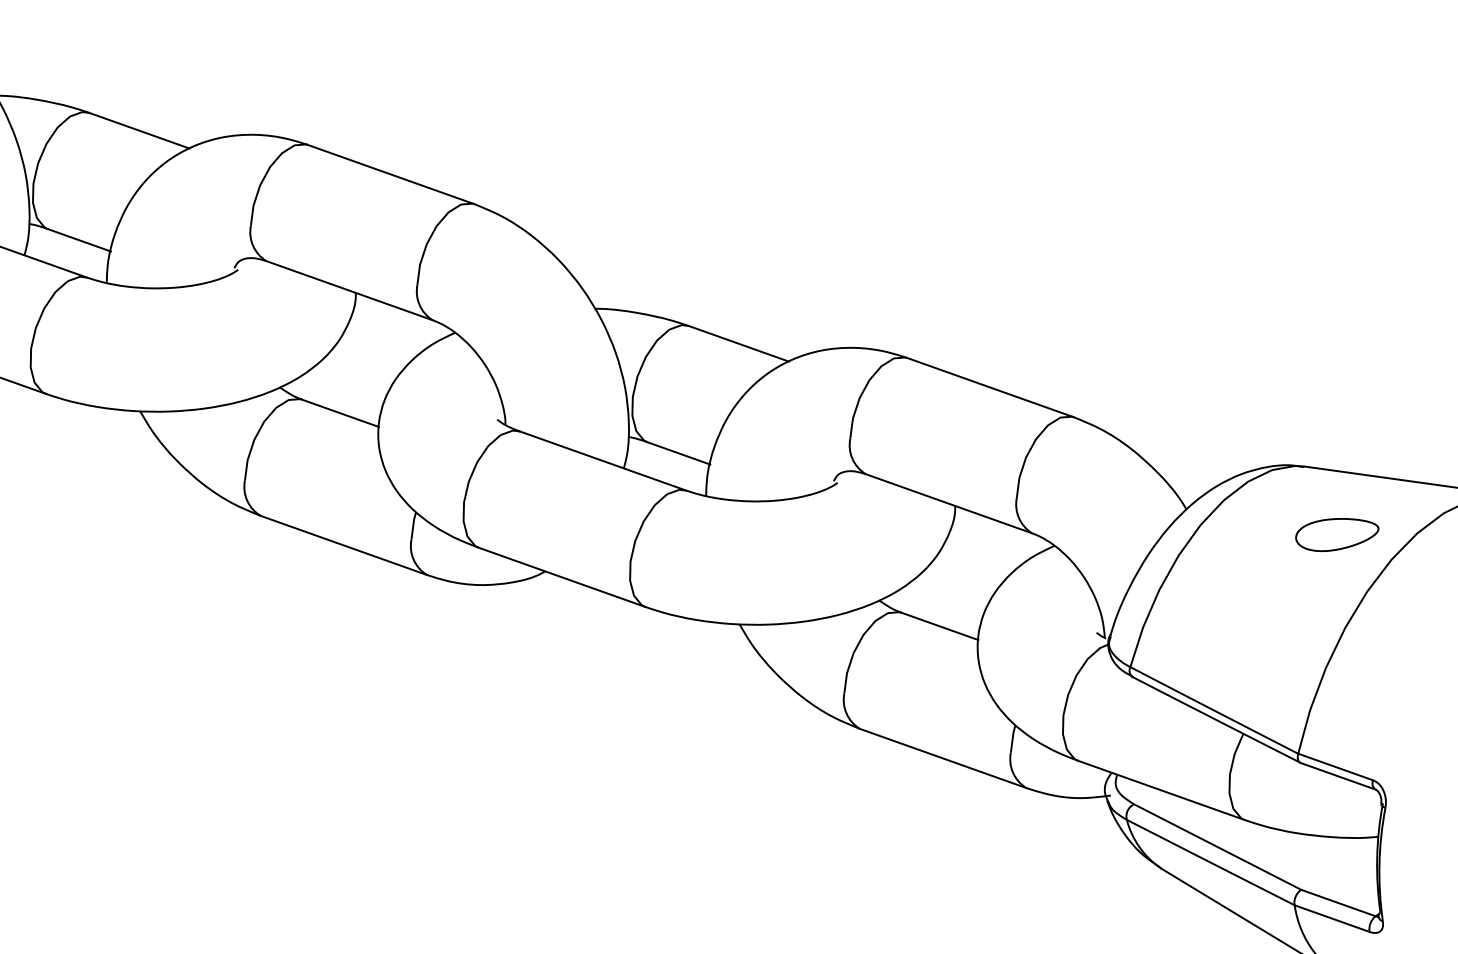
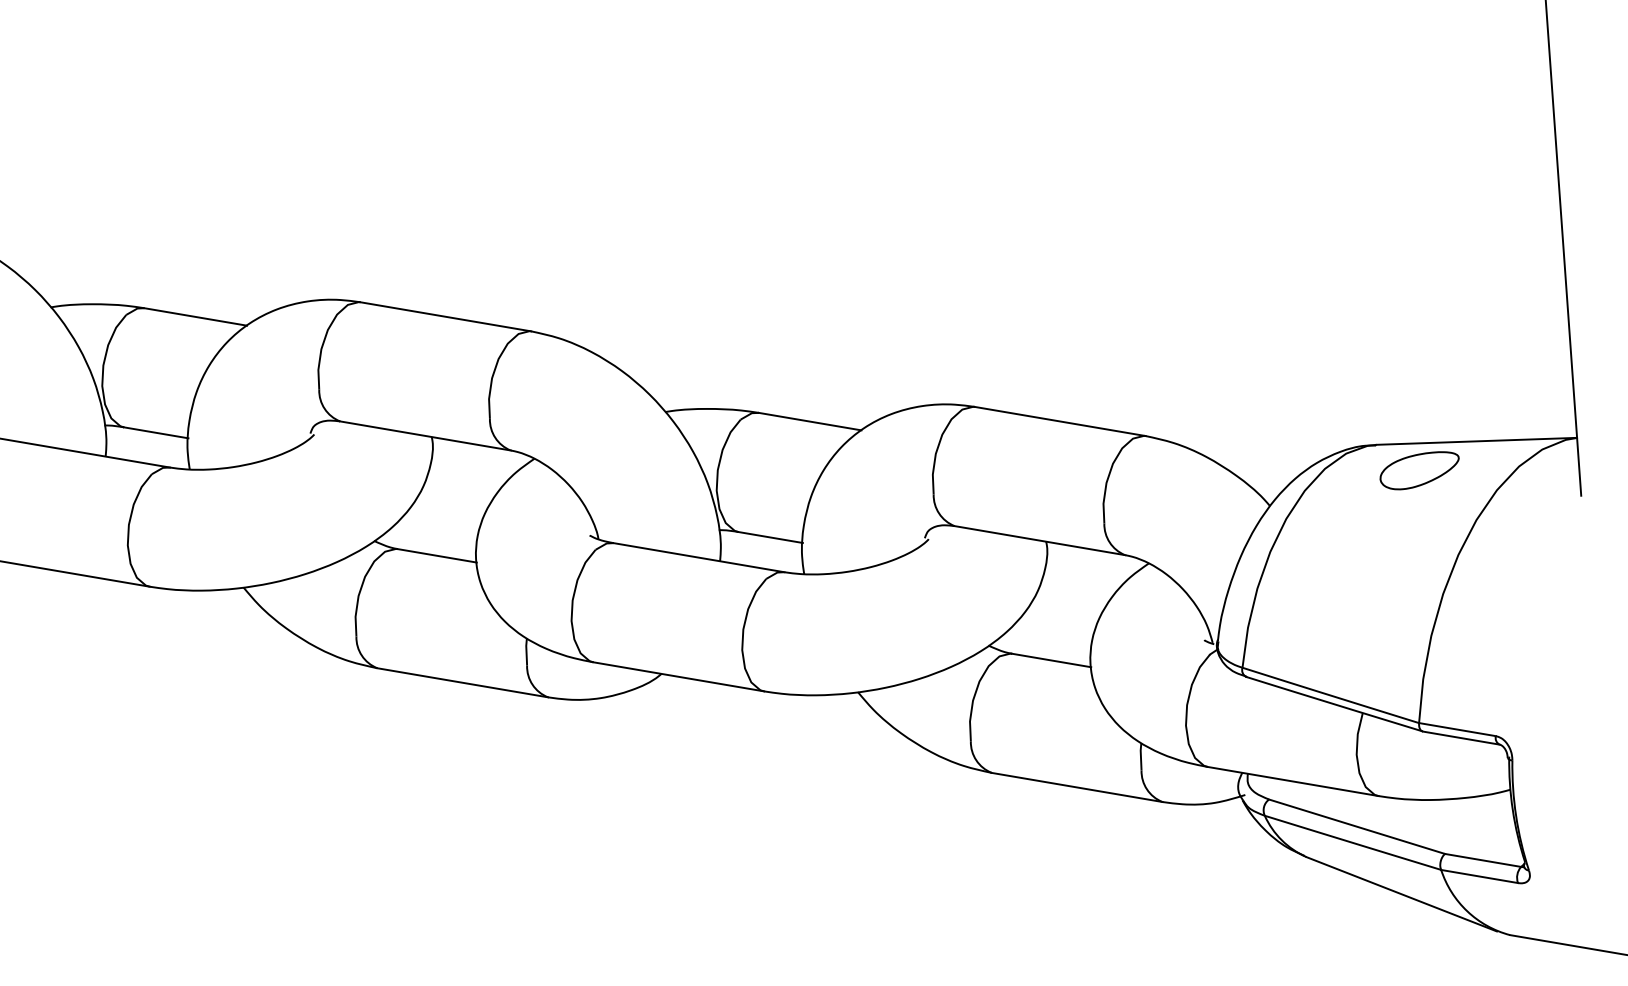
part: (1336, 535) -> (1419, 470), moved

